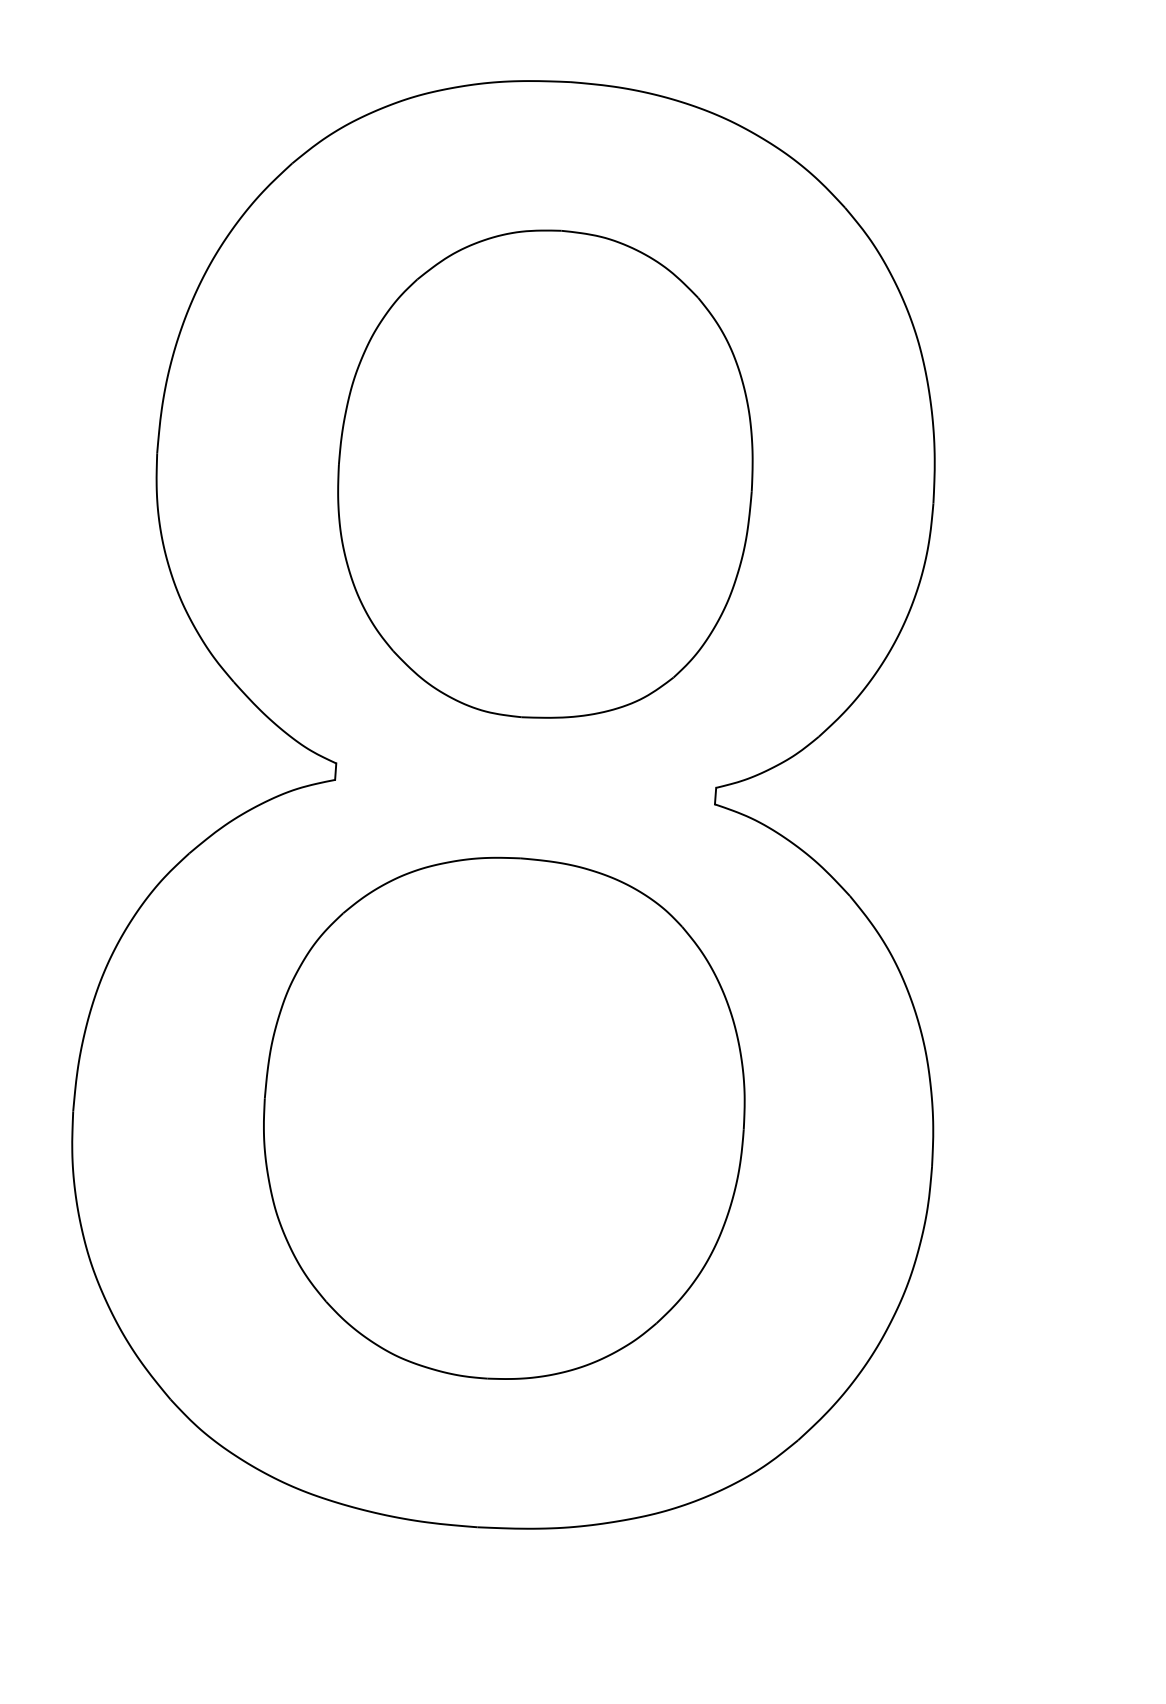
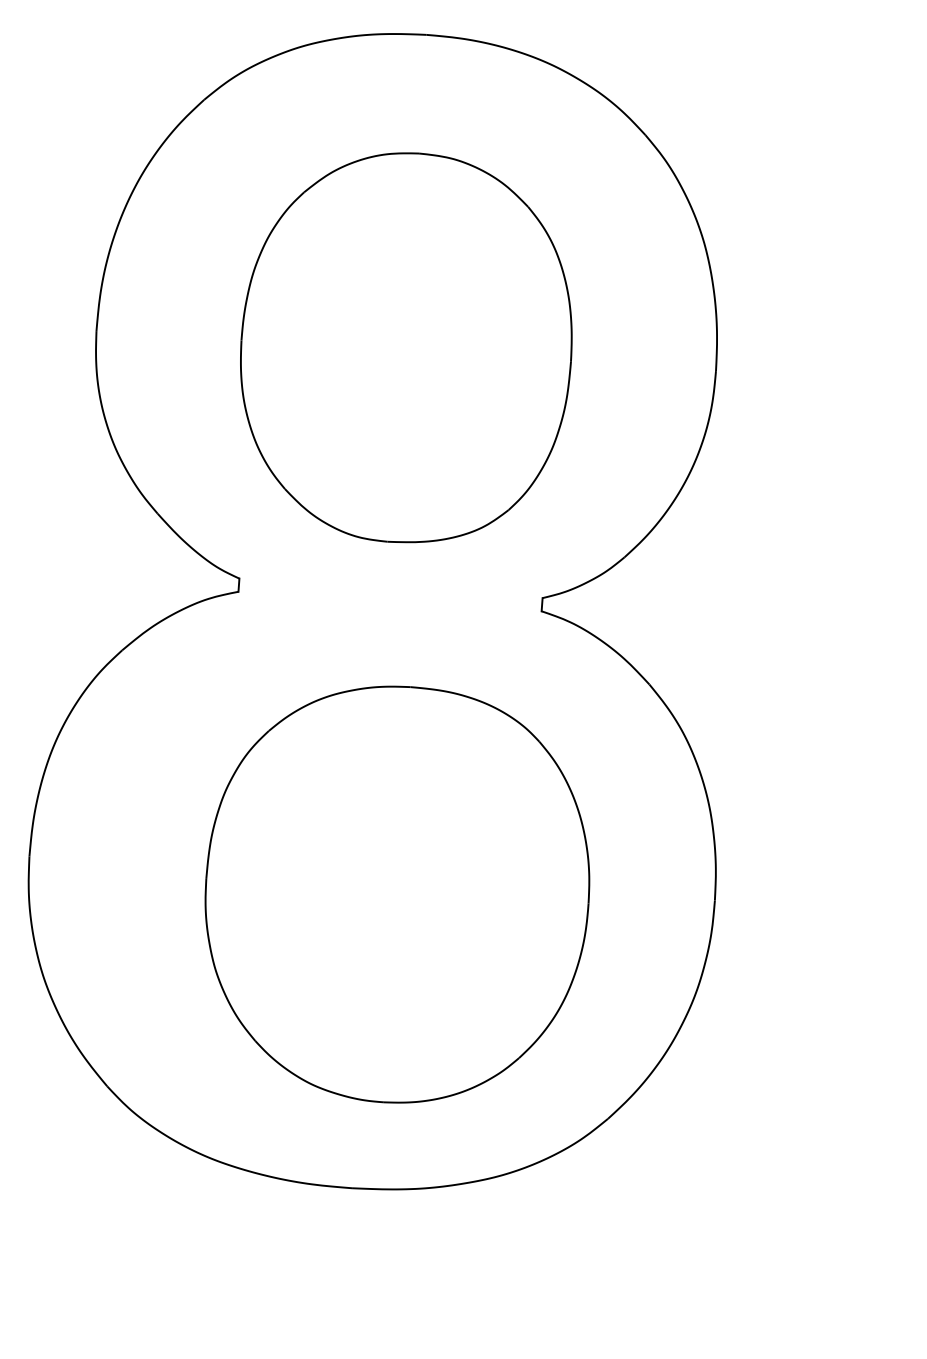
part: (504, 1117) -> (397, 893), moved

